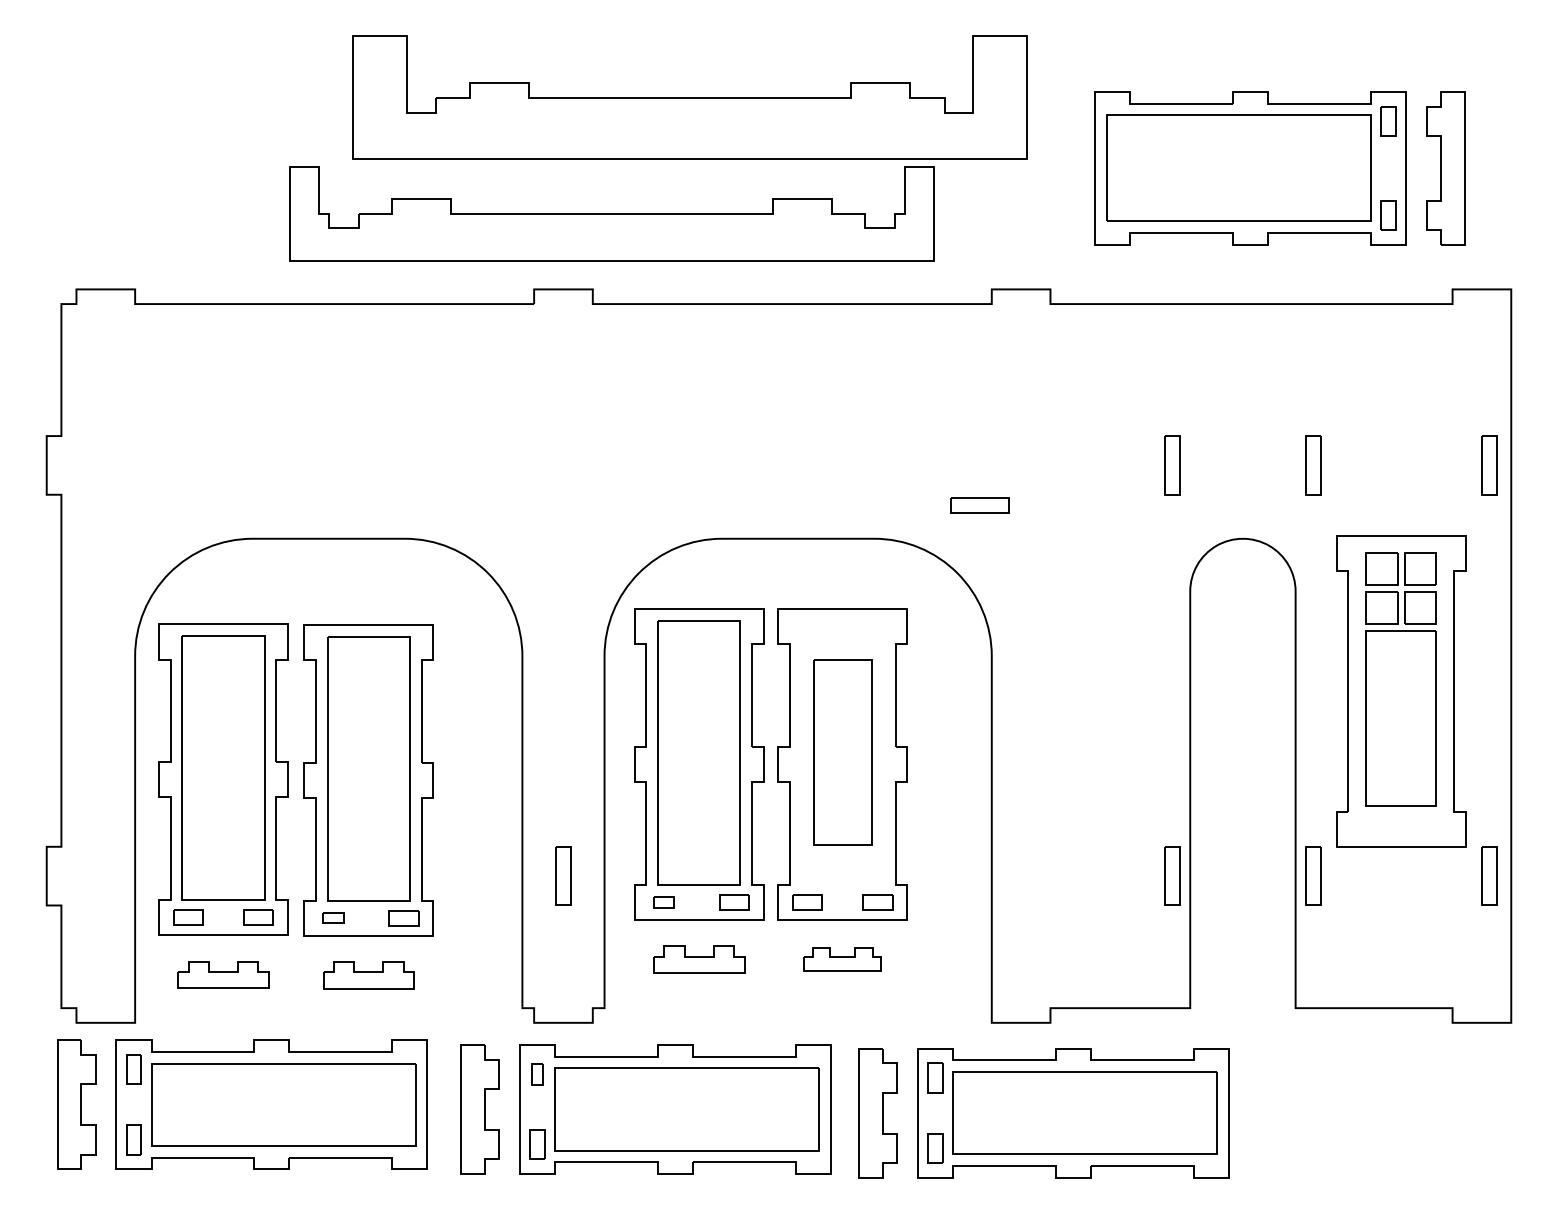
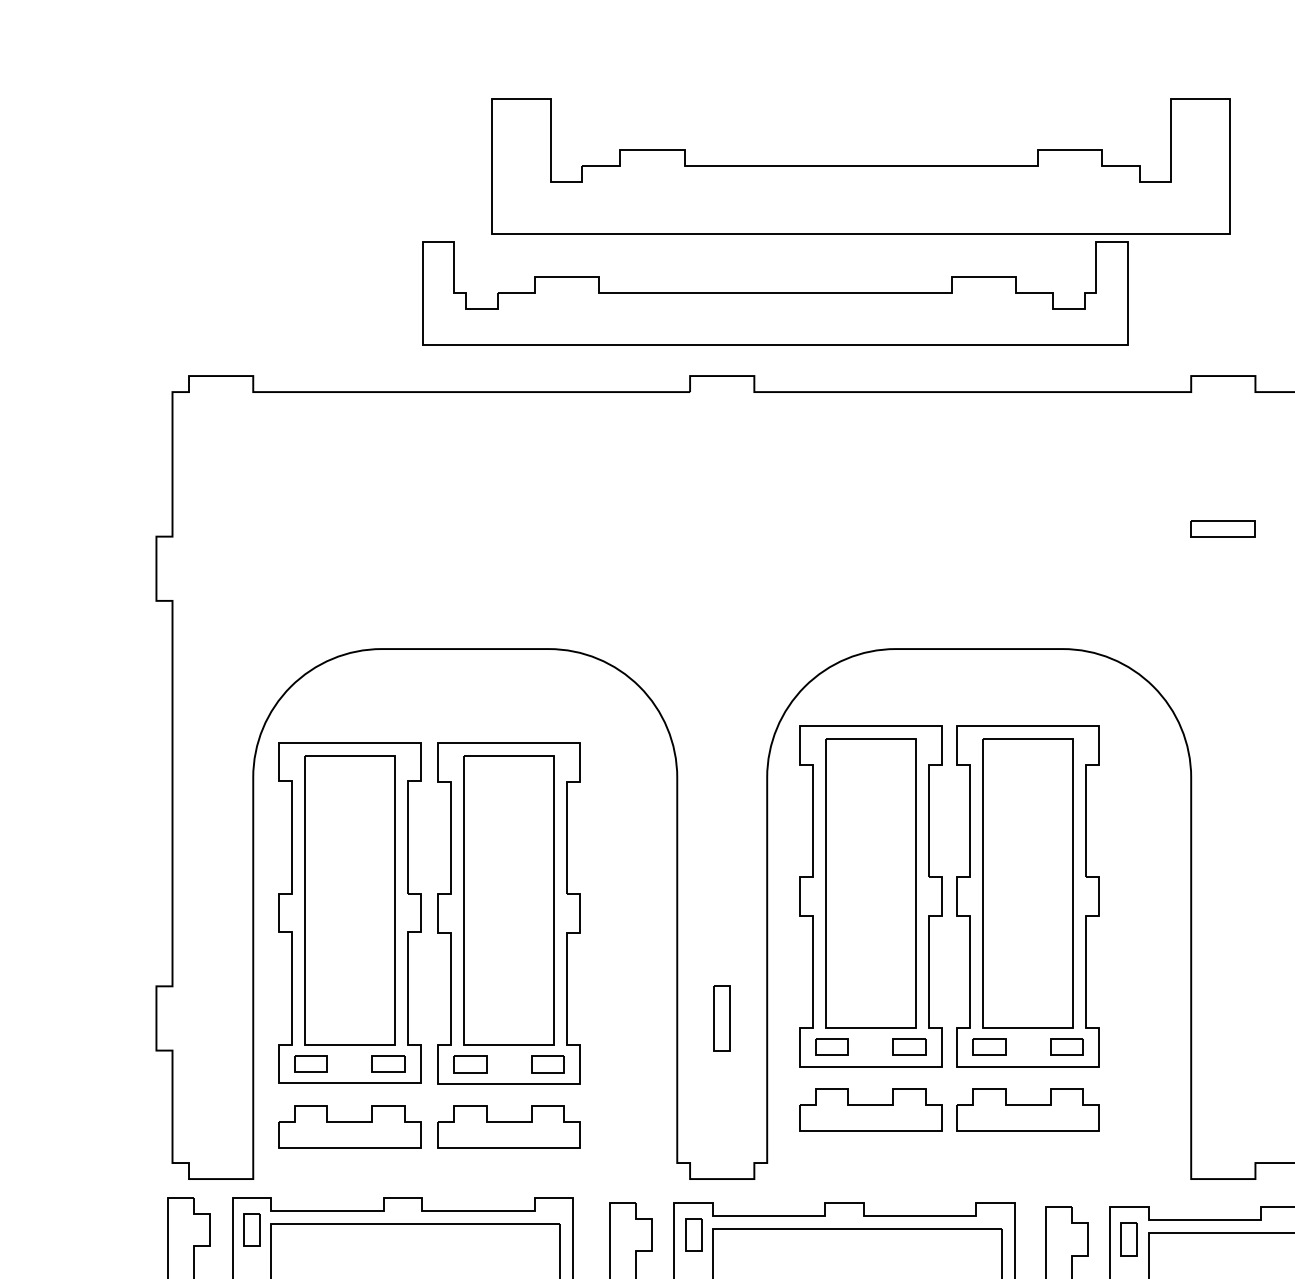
part: (979, 505) -> (1222, 528), moved
part: (842, 752) -> (1027, 883), size x1.43
part: (663, 902) -> (831, 1047), size x1.43
part: (333, 918) -> (470, 1064), size x1.43
part: (699, 959) -> (871, 1109), size x1.43
part: (842, 959) -> (1027, 1109), size x1.67
part: (223, 974) -> (349, 1126), size x1.43
part: (368, 974) -> (508, 1126), size x1.43
part: (537, 1074) -> (693, 1235), size x1.43

